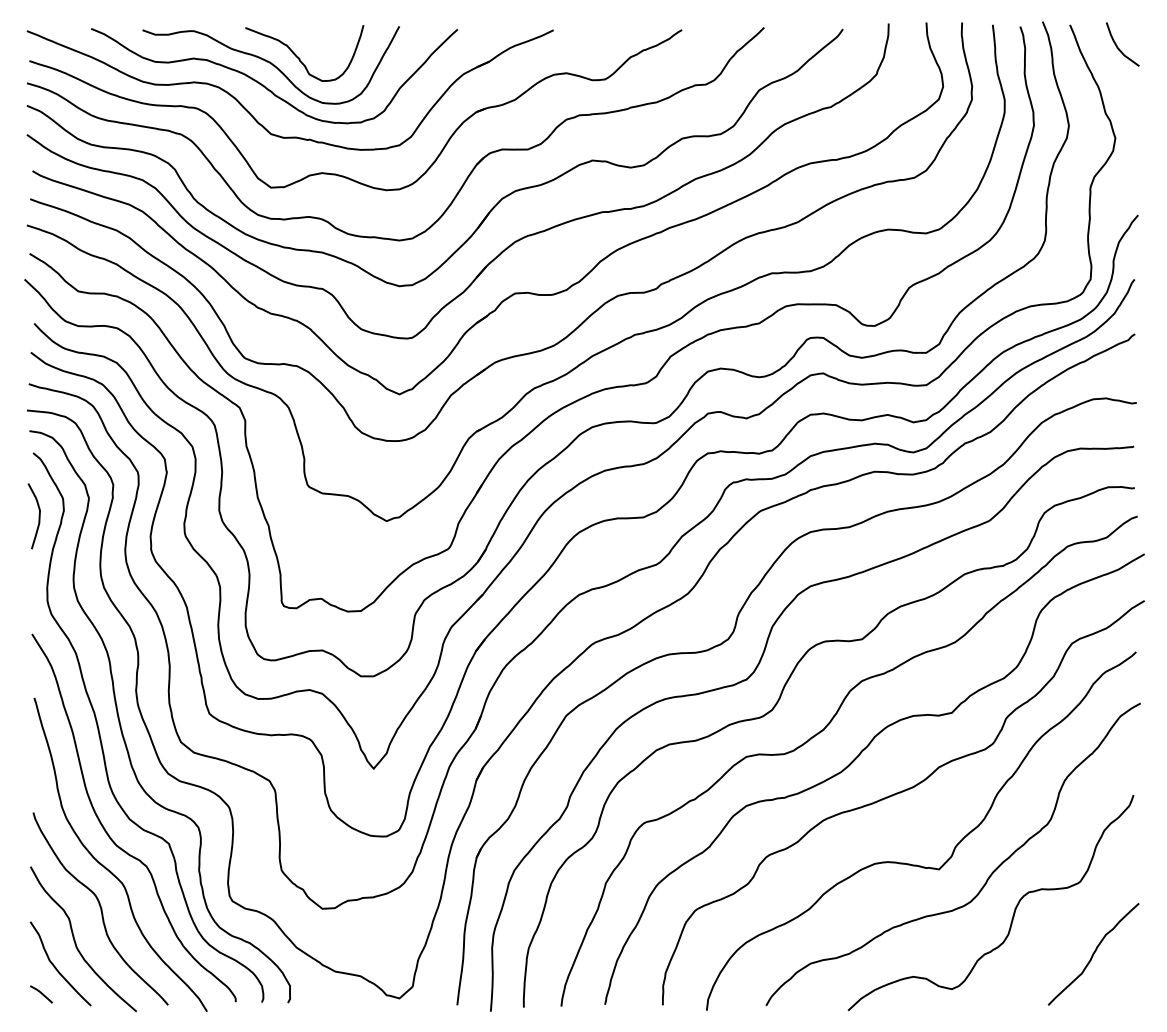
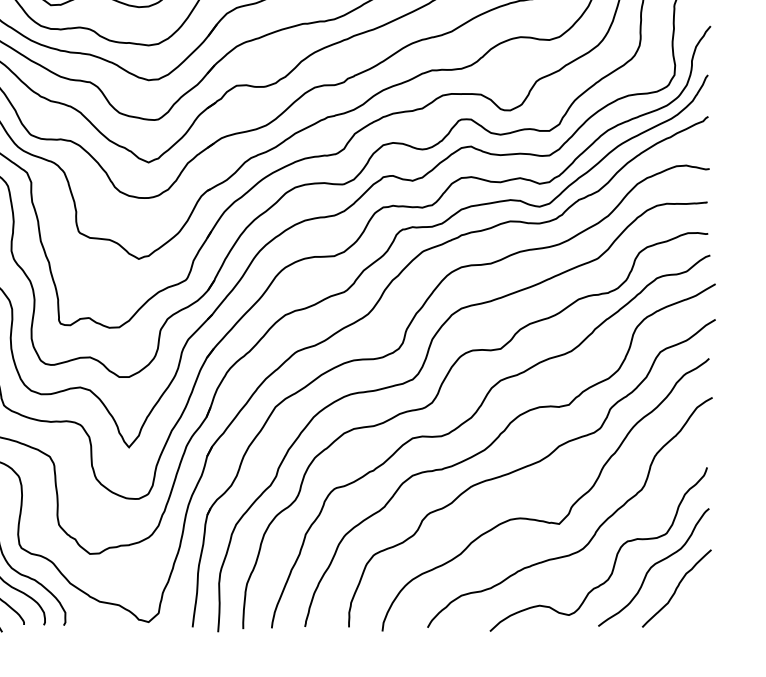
curve: (1062, 925) -> (653, 566), added

